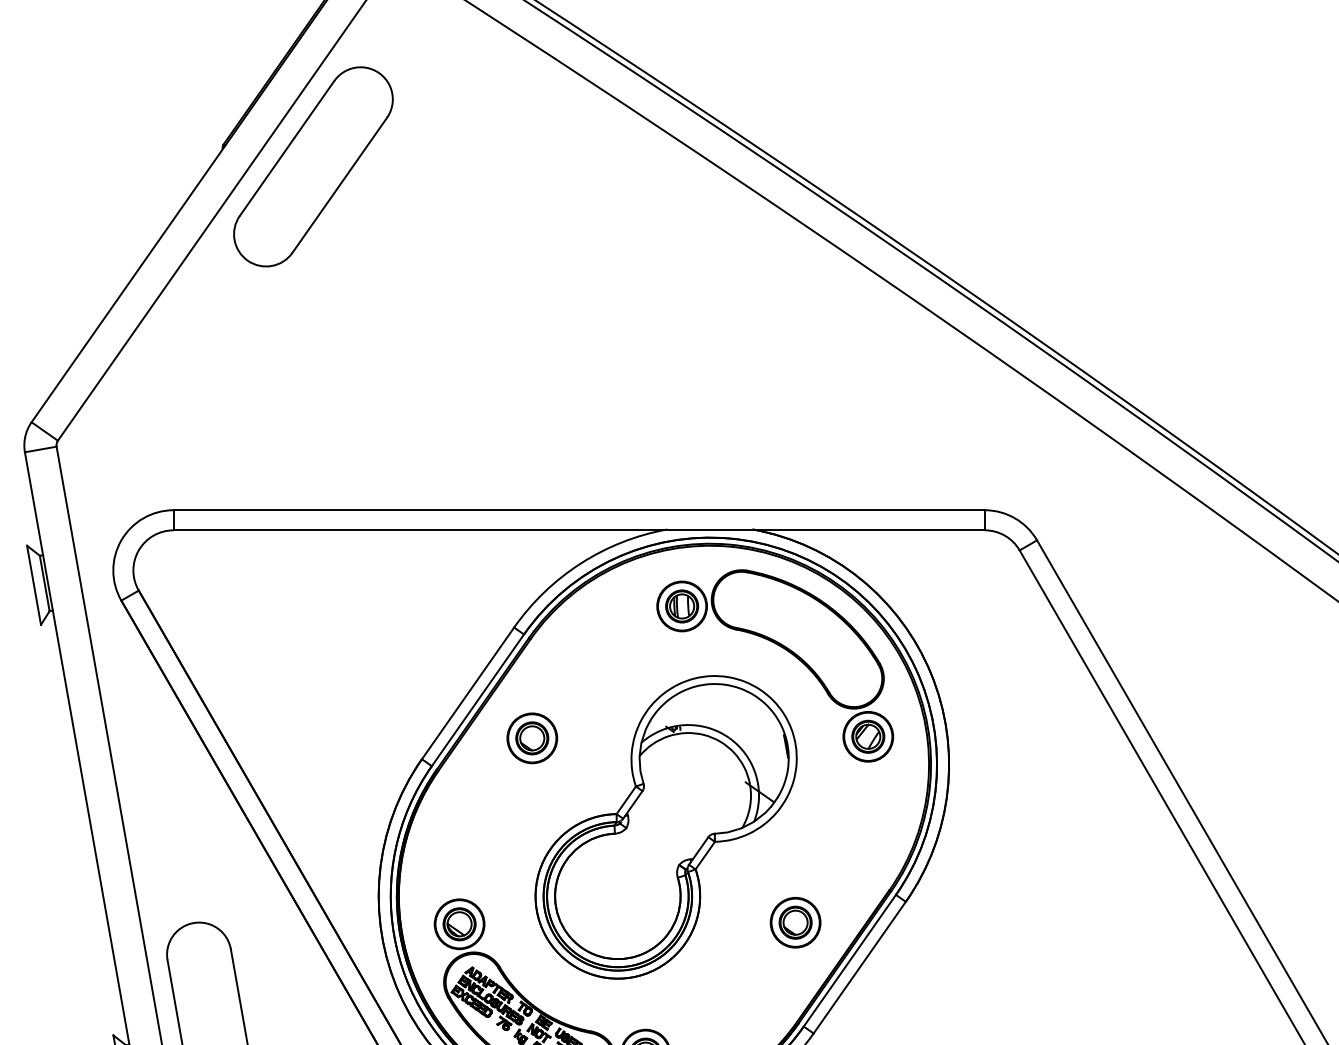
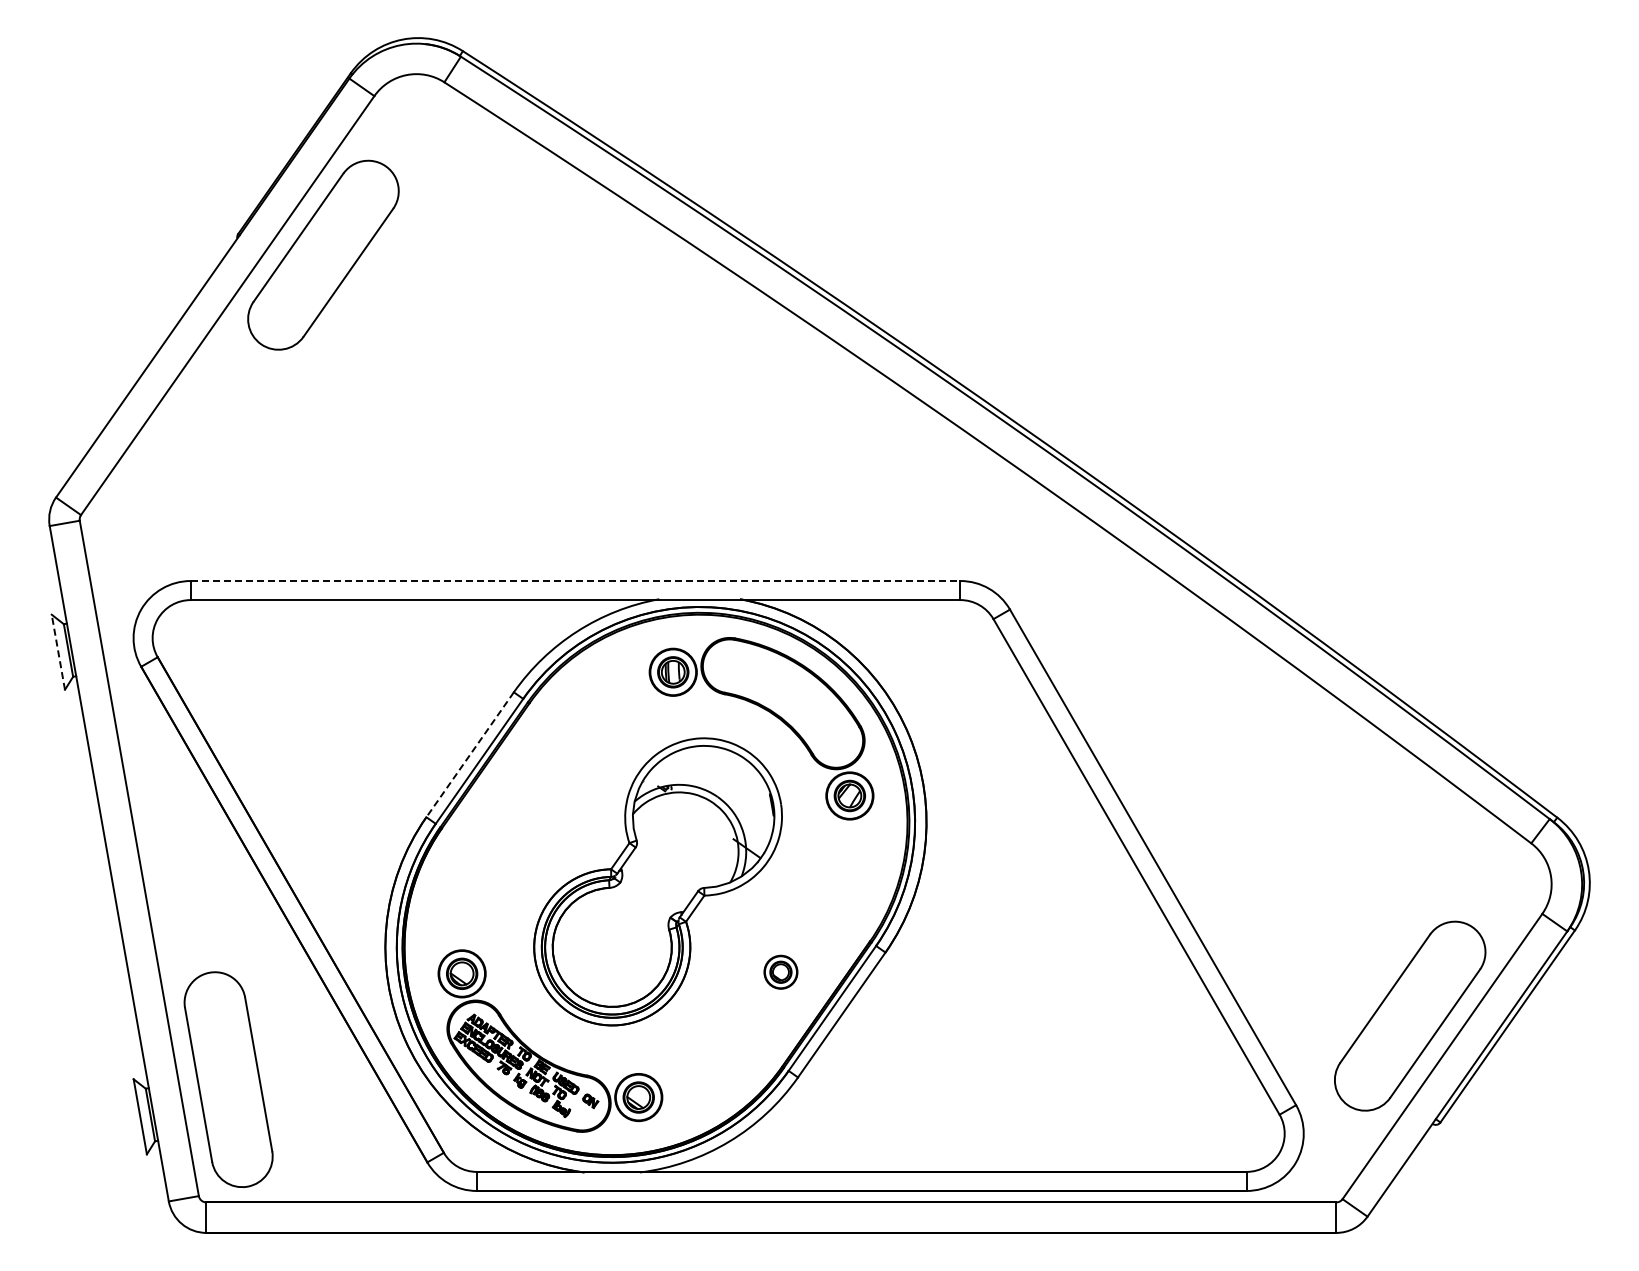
line: (579, 510) -> (575, 581), solid -> dashed
line: (34, 584) -> (58, 651), solid -> dashed
line: (467, 694) -> (469, 755), solid -> dashed
part: (531, 738) -> (530, 797), removed
part: (795, 921) -> (780, 971), size x0.7

